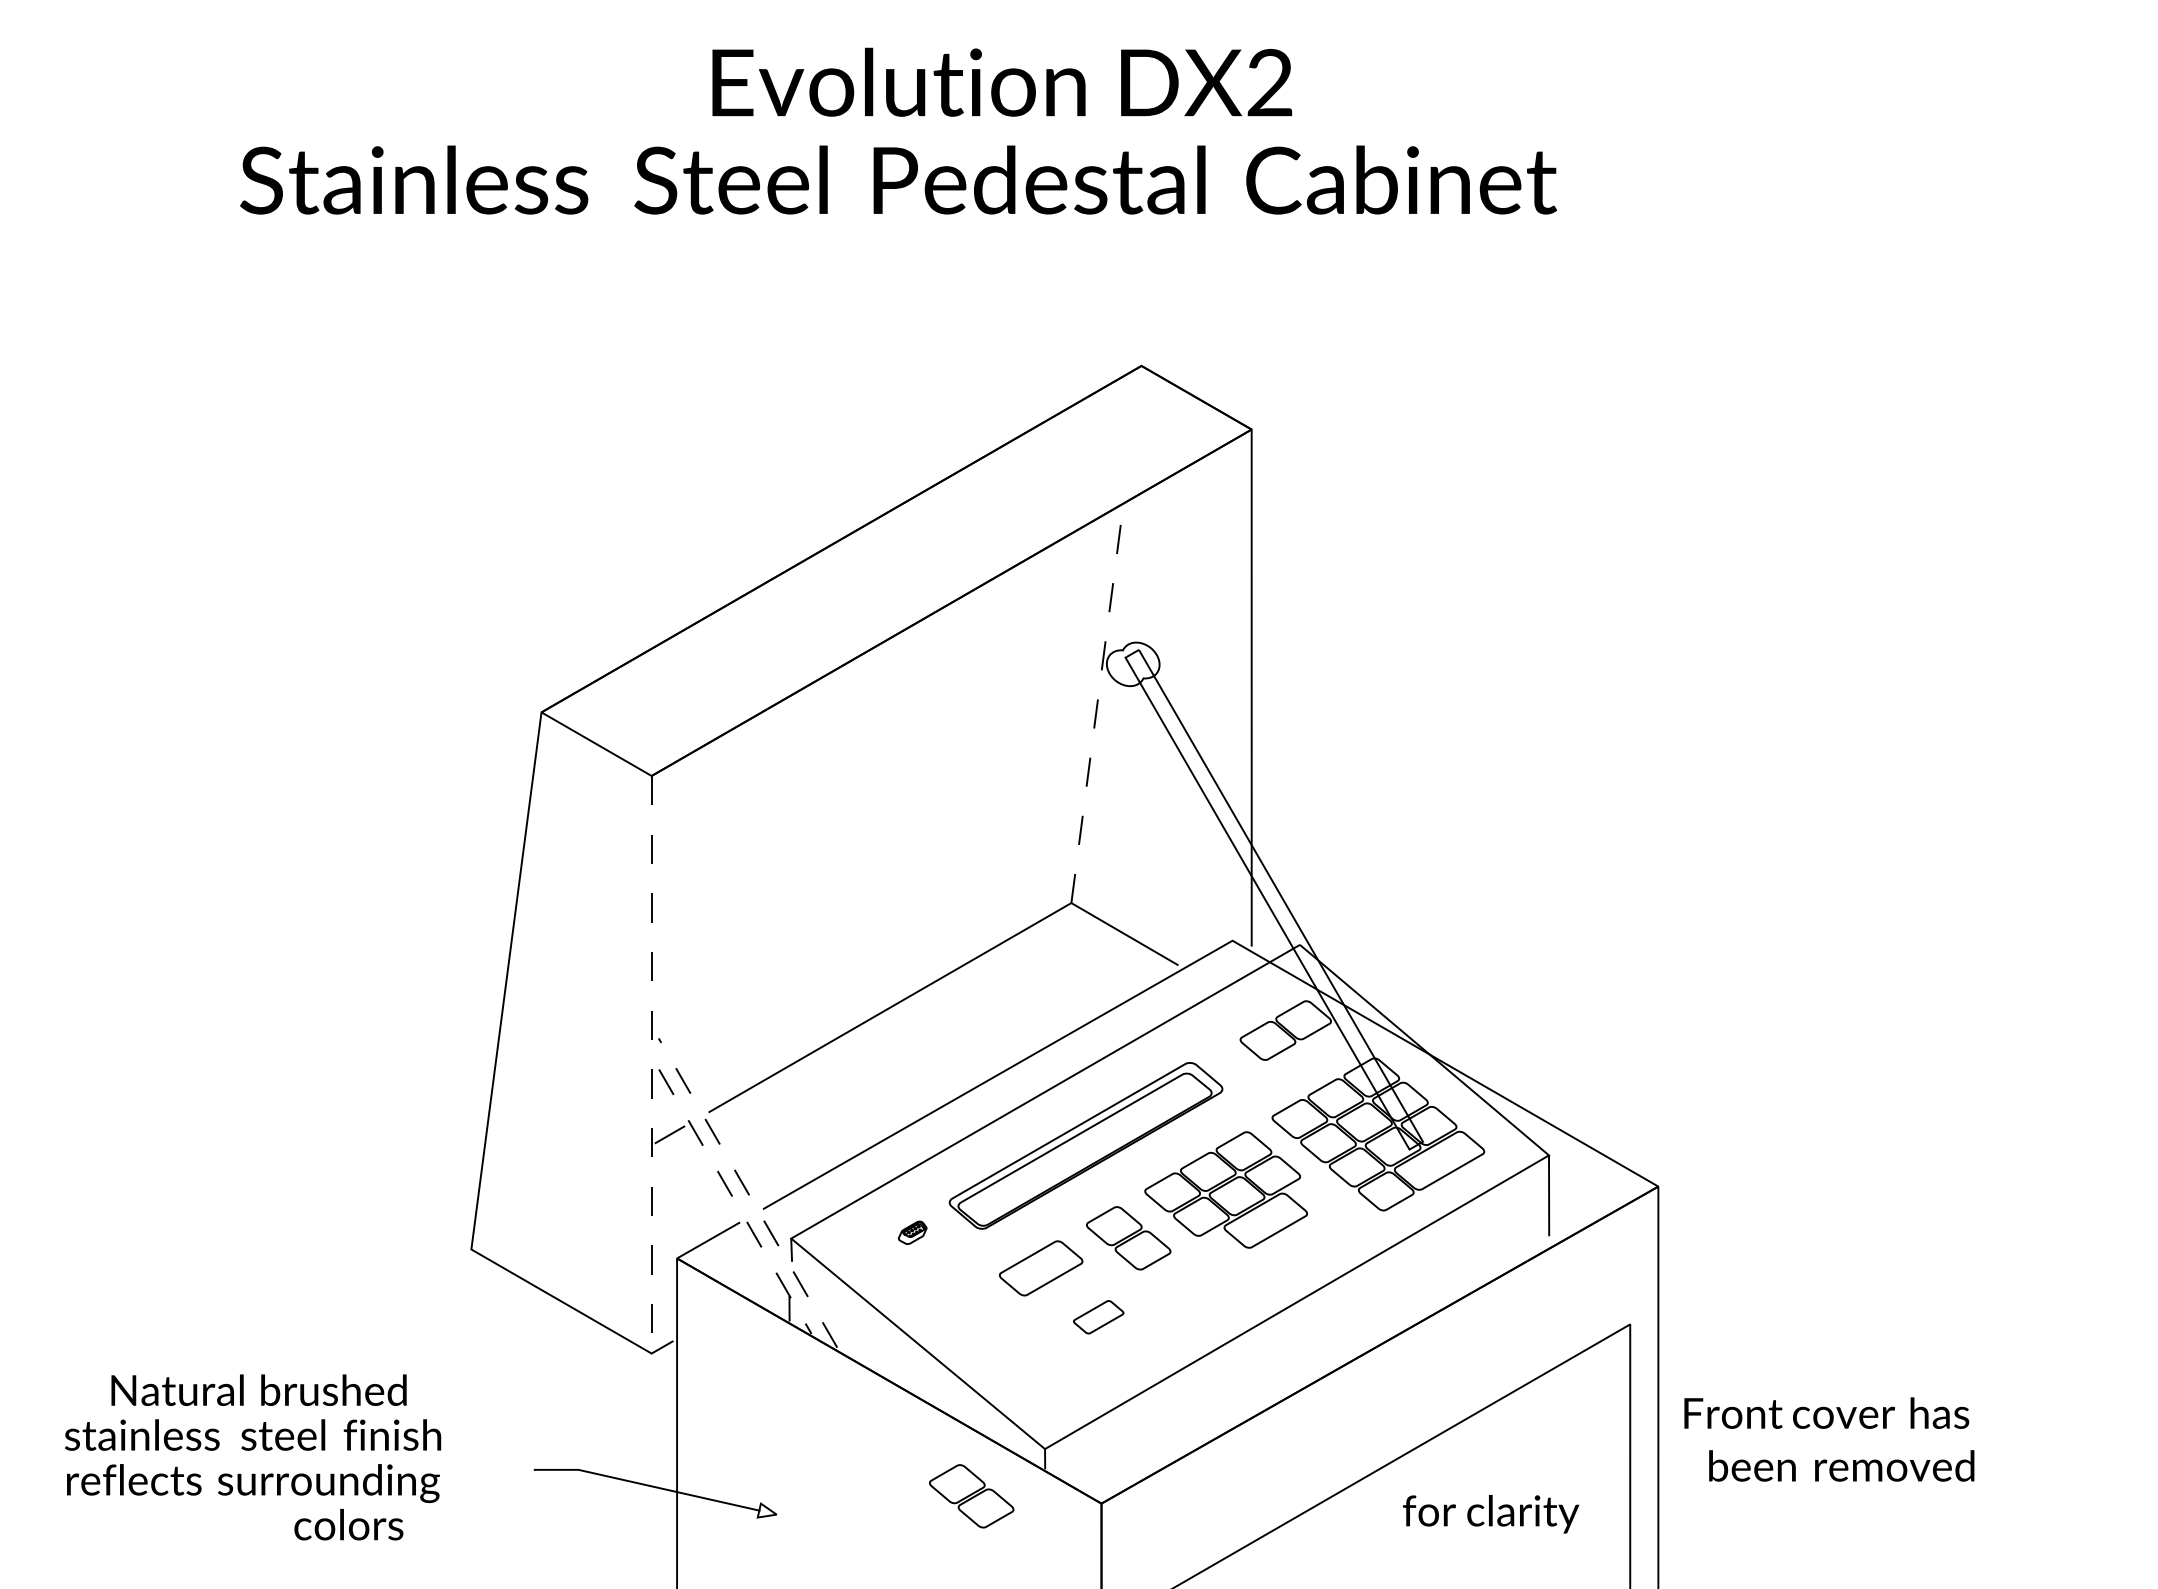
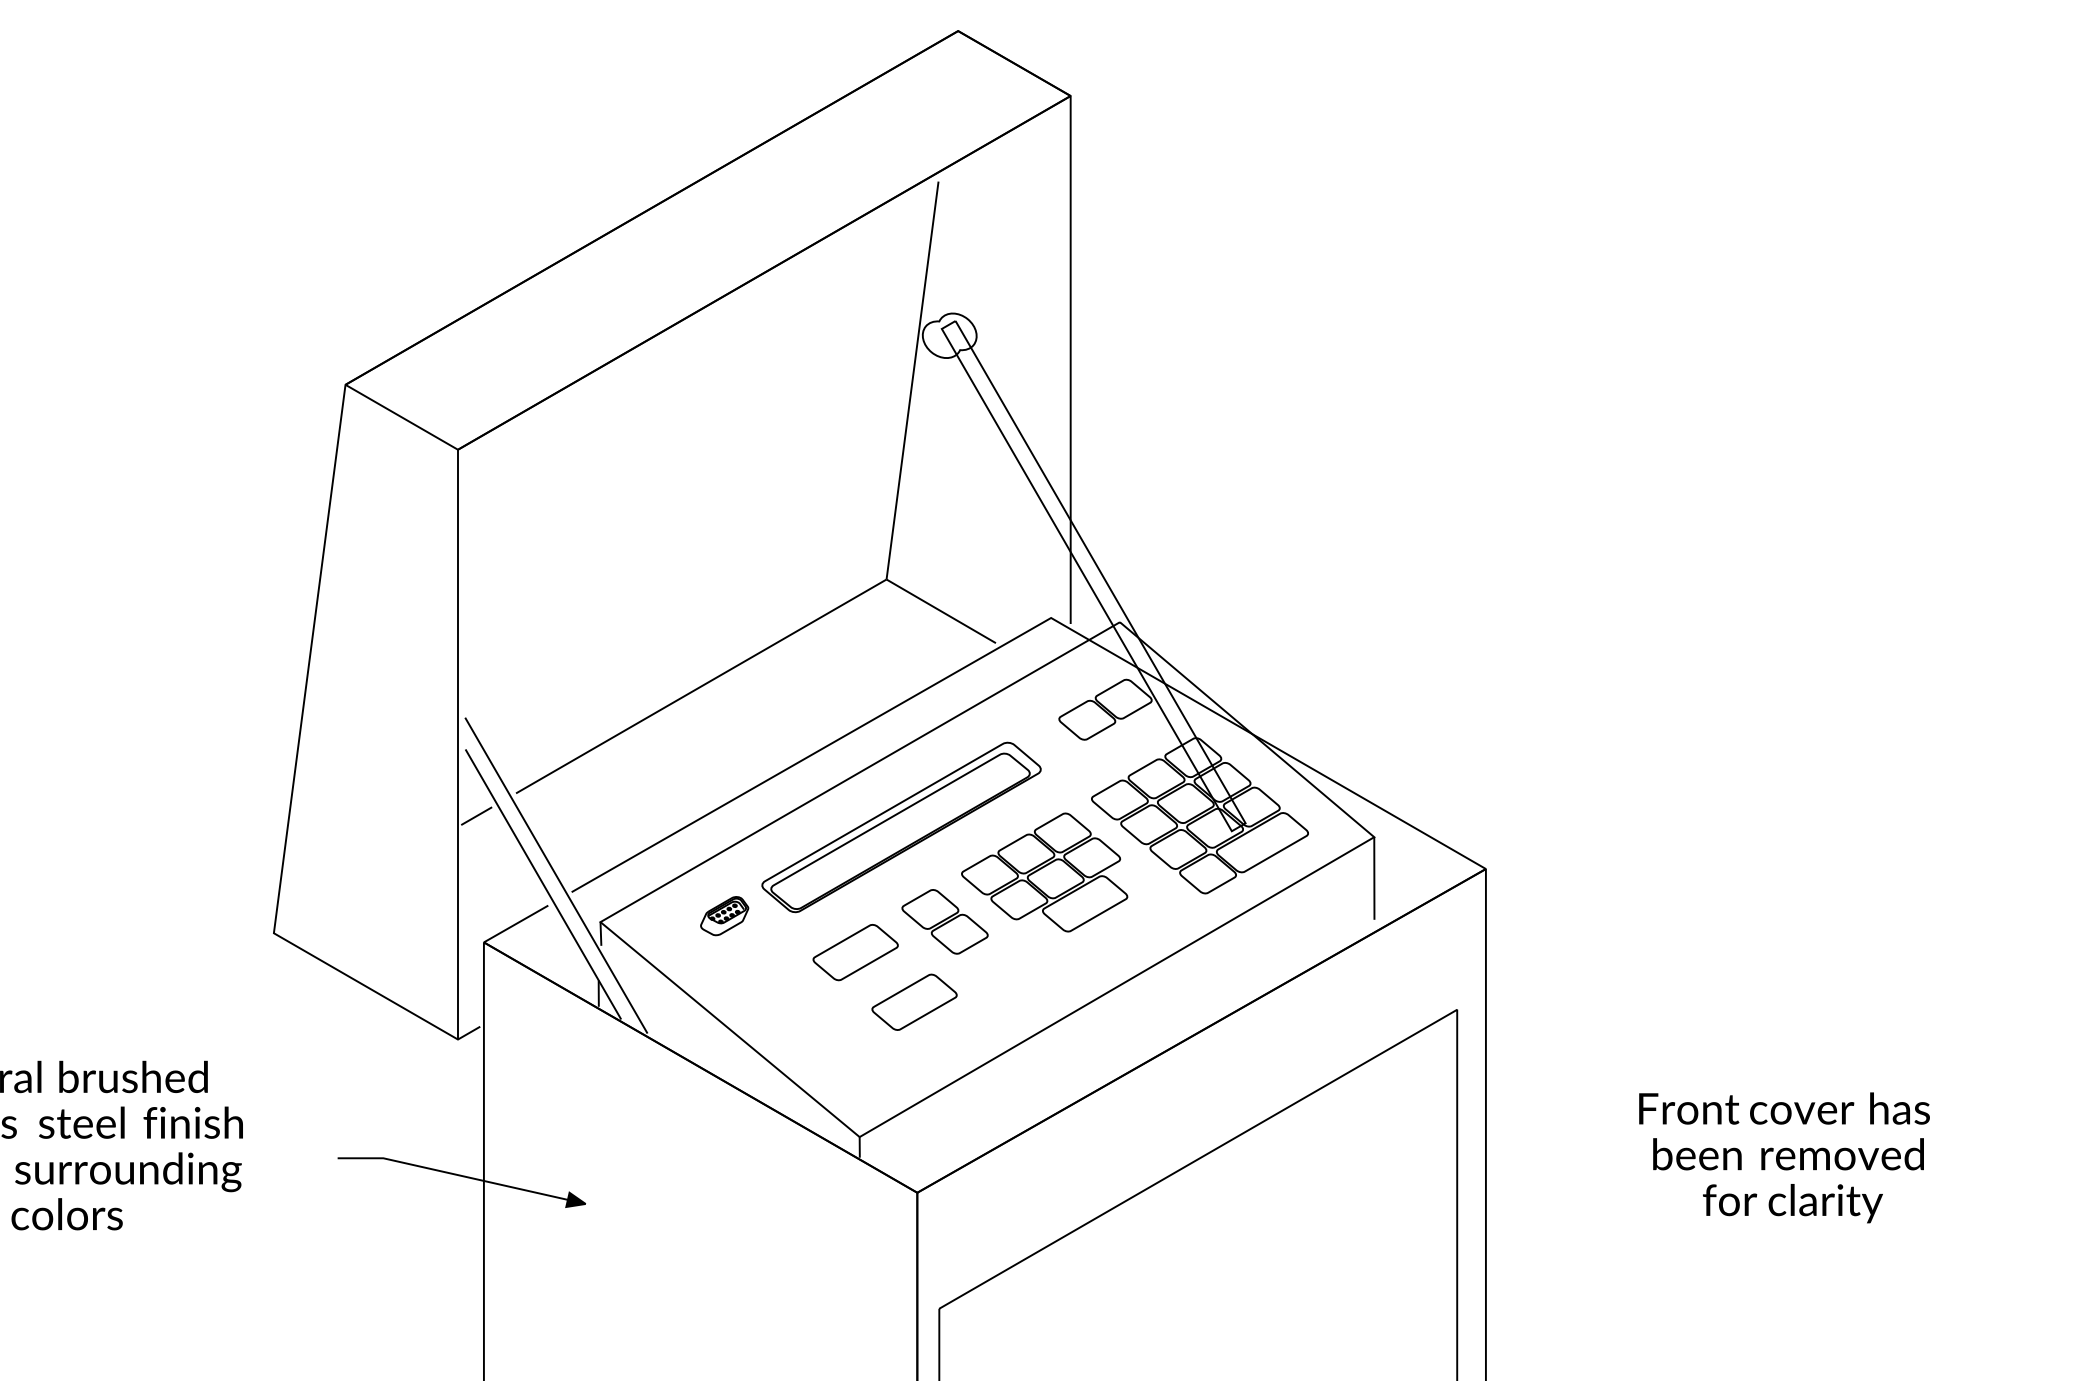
line: (1096, 708) -> (912, 380), dashed -> solid
line: (651, 1064) -> (457, 744), dashed -> solid
line: (748, 1193) -> (556, 876), dashed -> solid
line: (735, 1201) -> (543, 884), dashed -> solid
part: (912, 1232) -> (724, 915), size x1.67
part: (1098, 1317) -> (914, 1002), size x1.67
text: (1826, 1412) -> (1784, 1107), moved
text: (1841, 1465) -> (1788, 1153), moved
part: (971, 1496) -> (784, 1185), removed
fill: (766, 1510) -> (575, 1199), added
text: (1490, 1514) -> (1792, 1203), moved
text: (348, 1524) -> (66, 1214), moved

